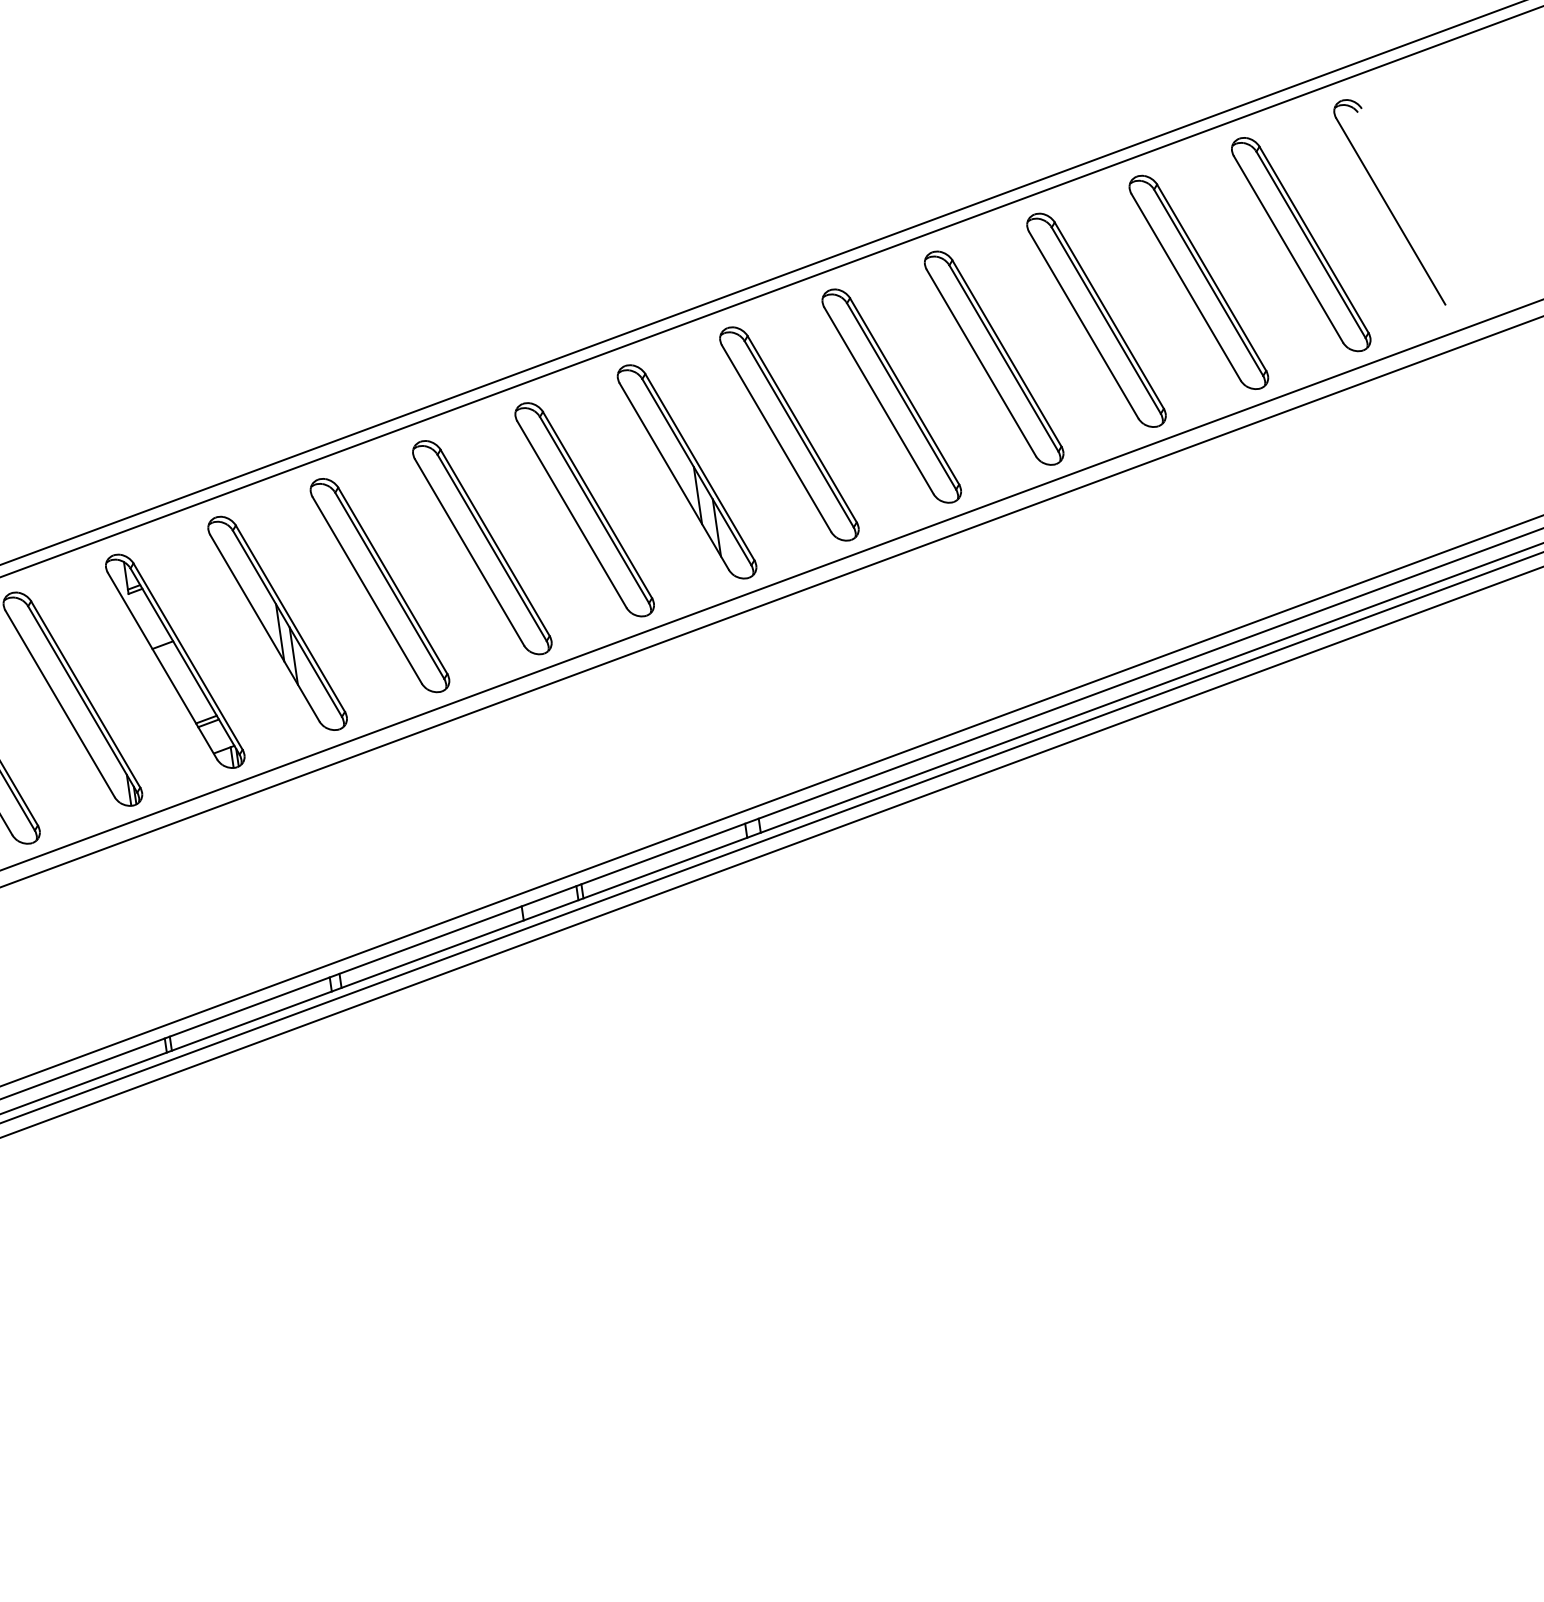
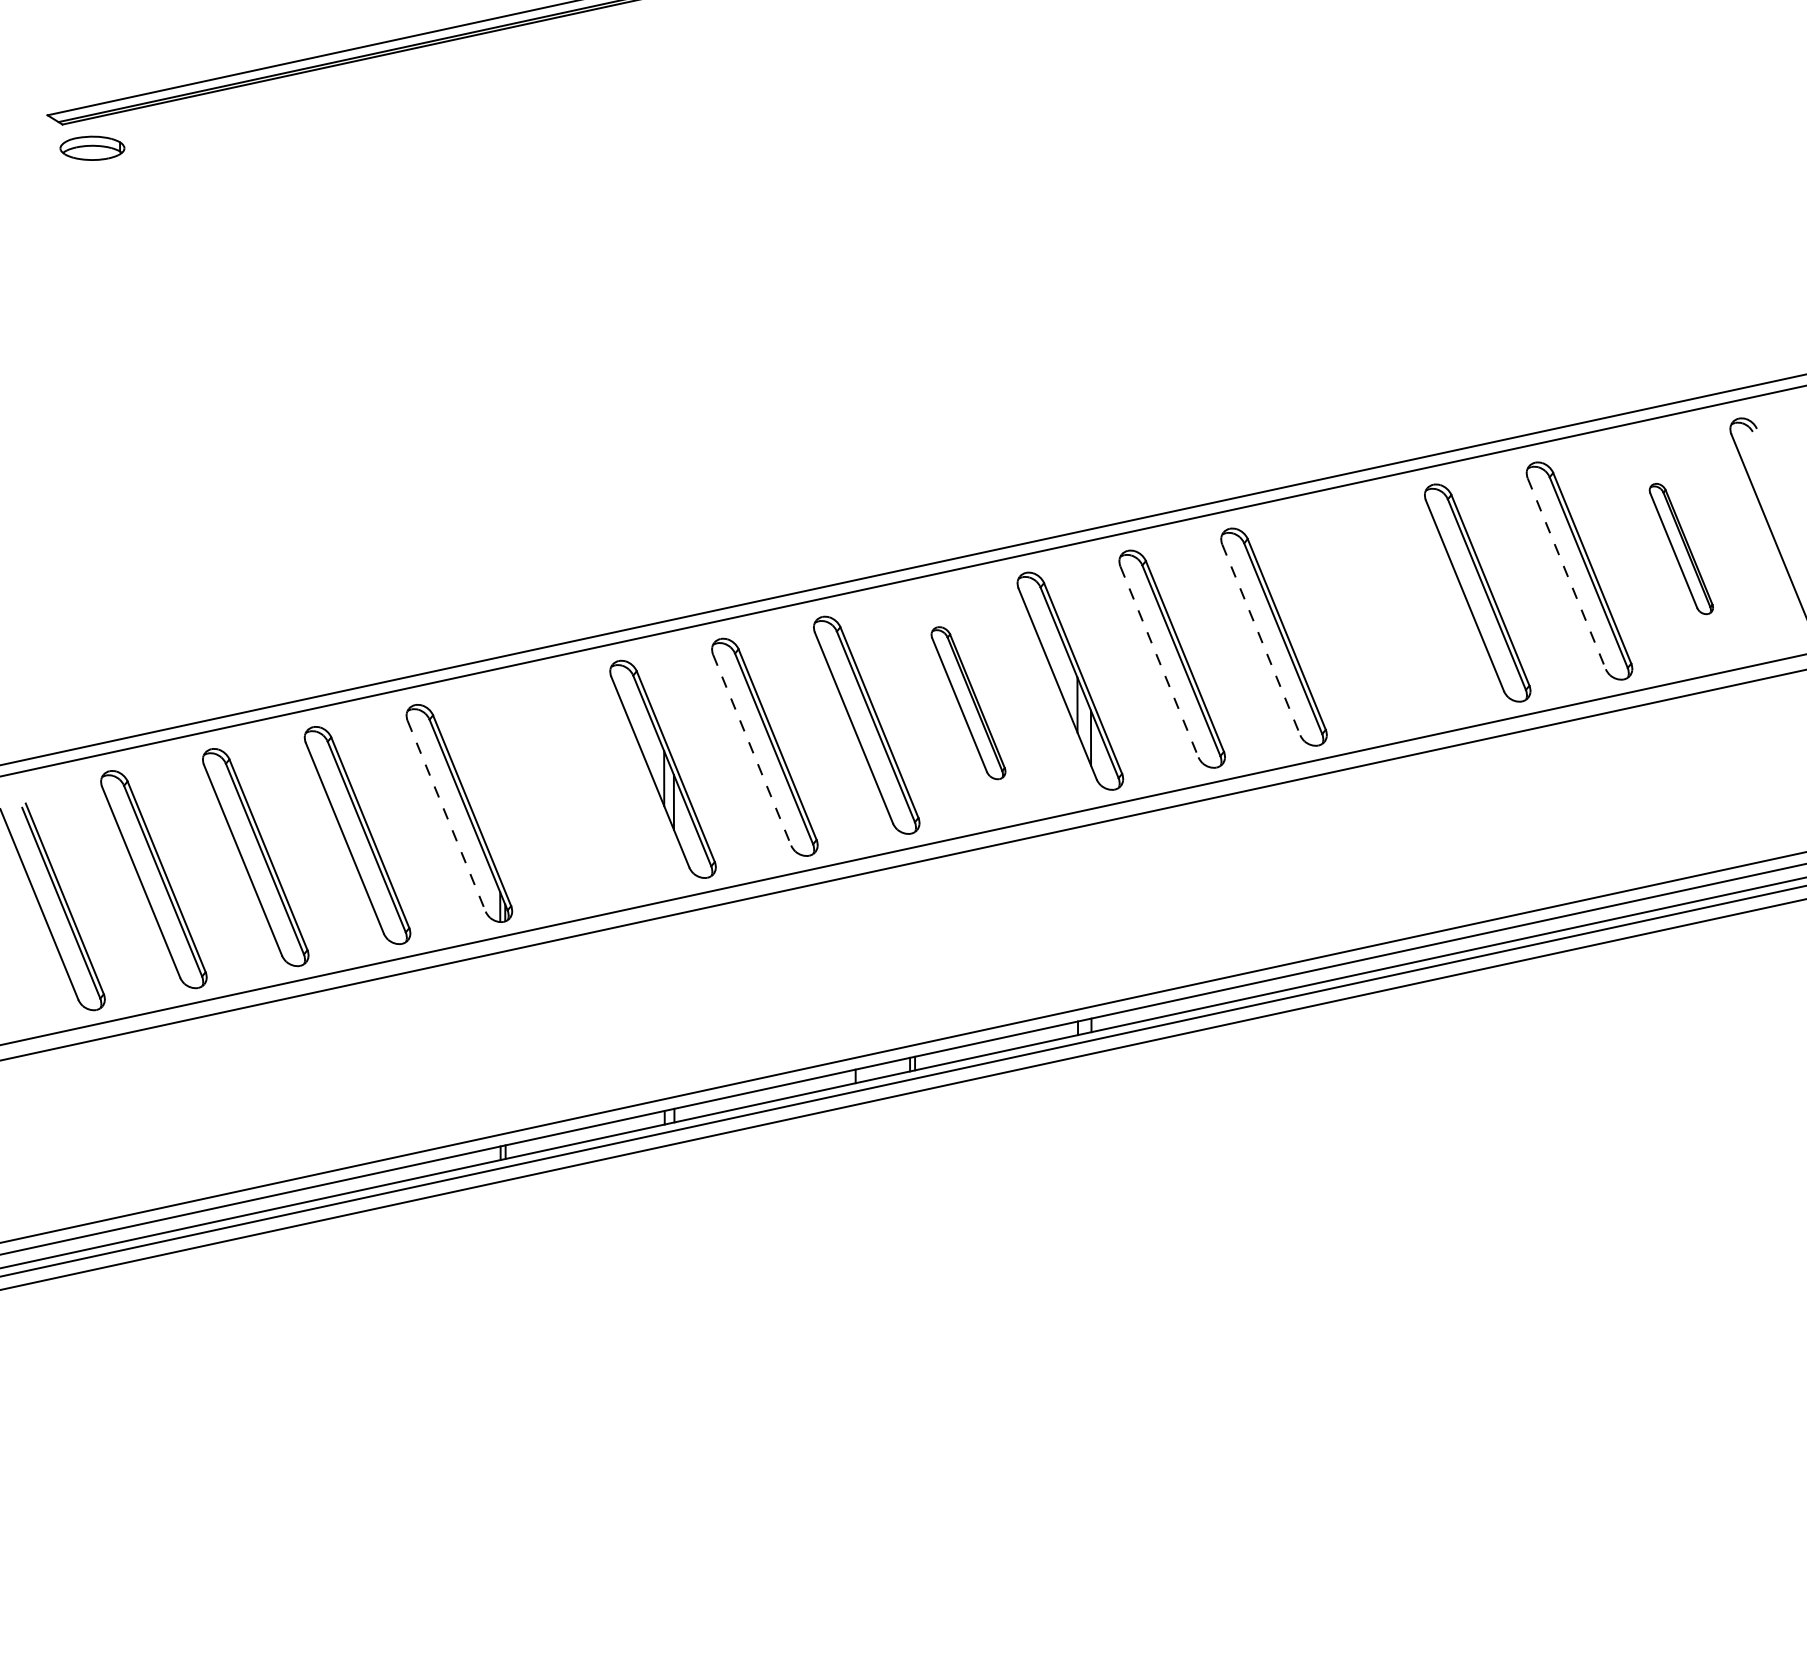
part: (1301, 244) -> (1681, 548), size x0.6
line: (1186, 287) -> (1567, 574), solid -> dashed
part: (993, 357) -> (1375, 614), removed
line: (879, 401) -> (1261, 640), solid -> dashed
line: (776, 439) -> (1159, 662), solid -> dashed
part: (584, 508) -> (968, 702), size x0.7
line: (367, 590) -> (752, 750), solid -> dashed
part: (174, 660) -> (560, 790), removed
line: (59, 704) -> (446, 816), solid -> dashed

